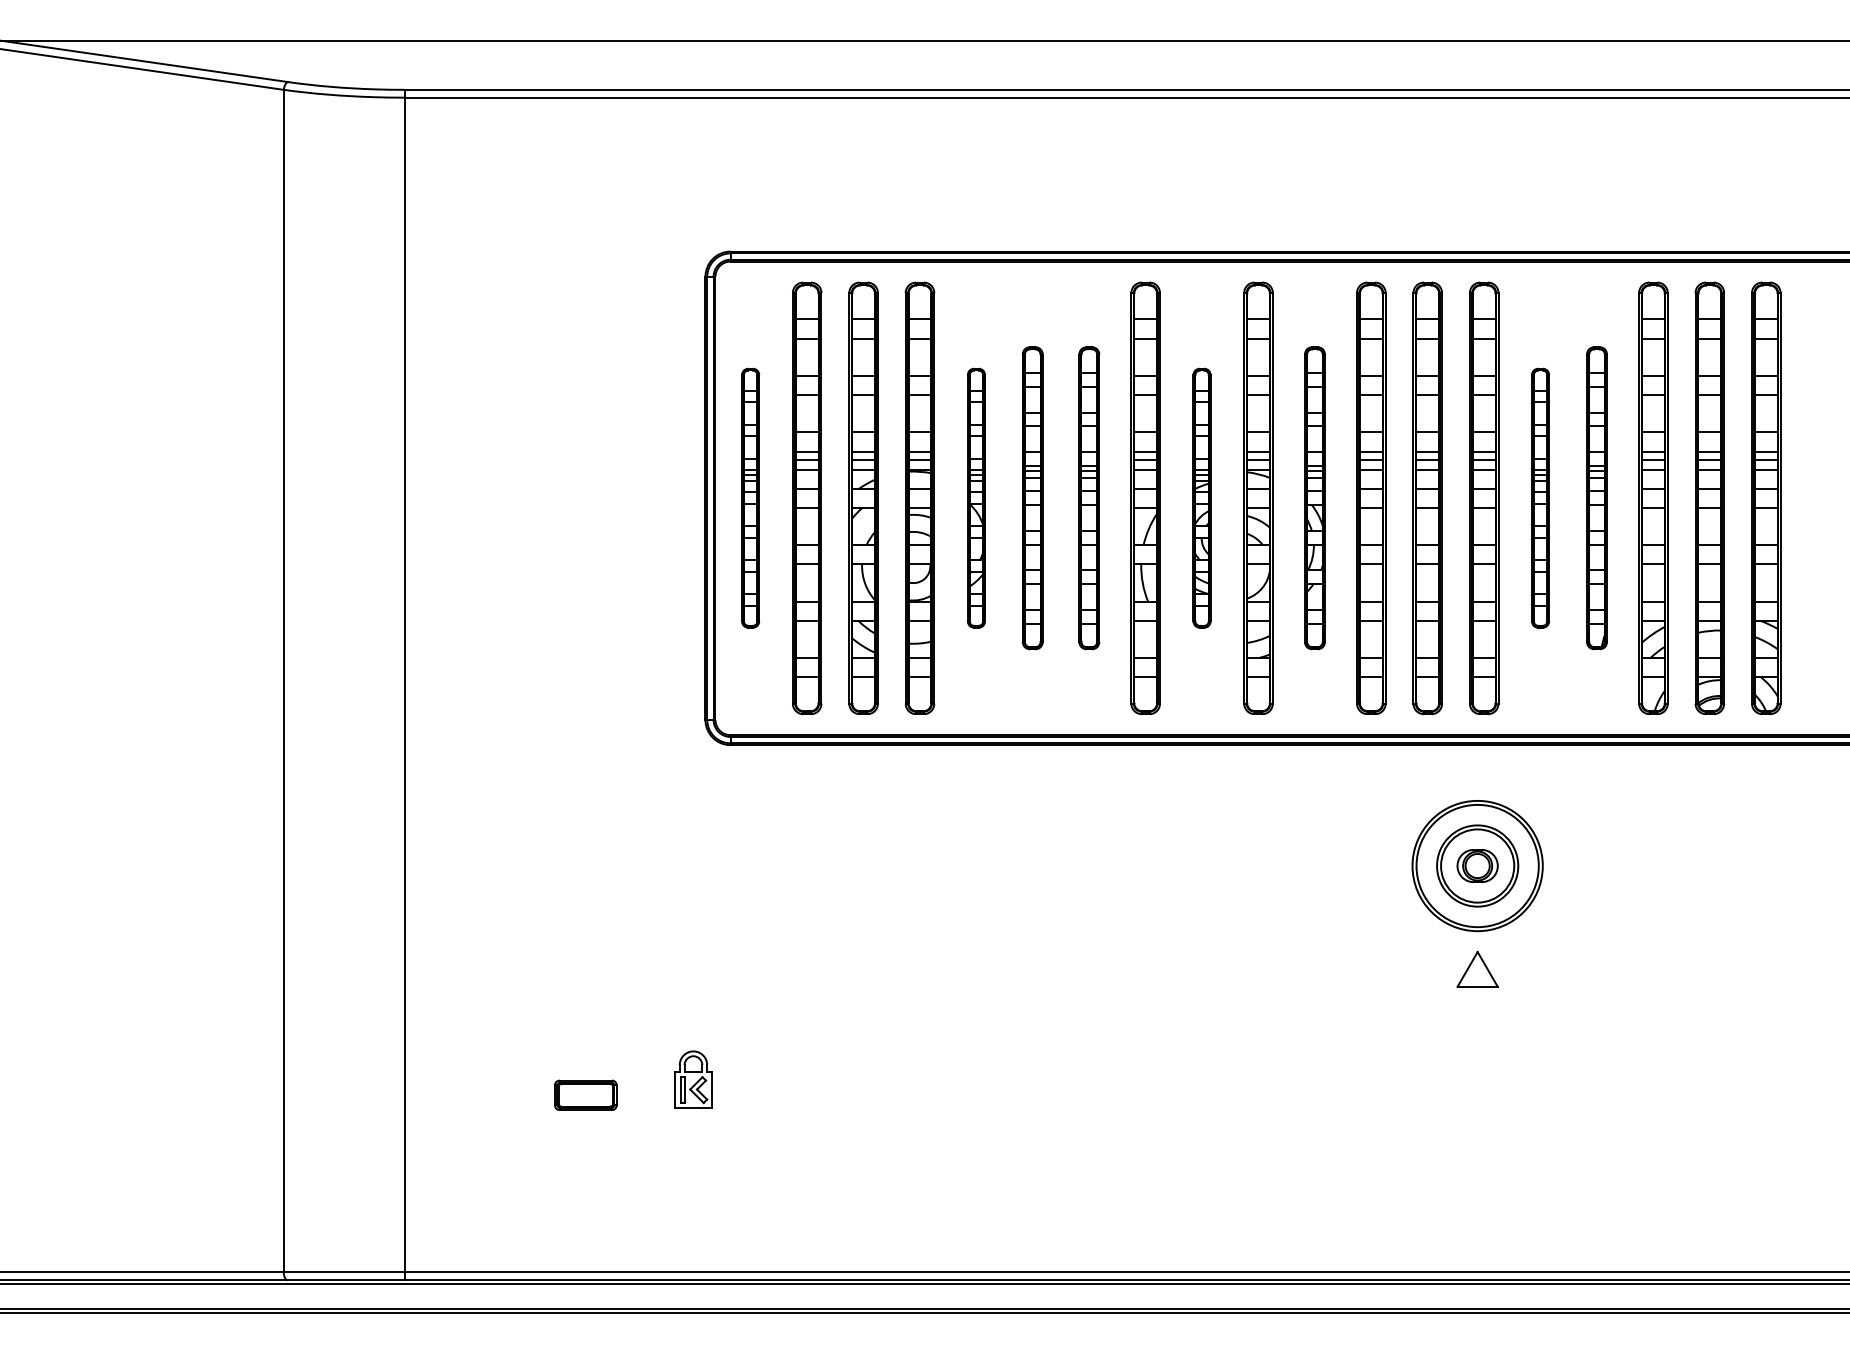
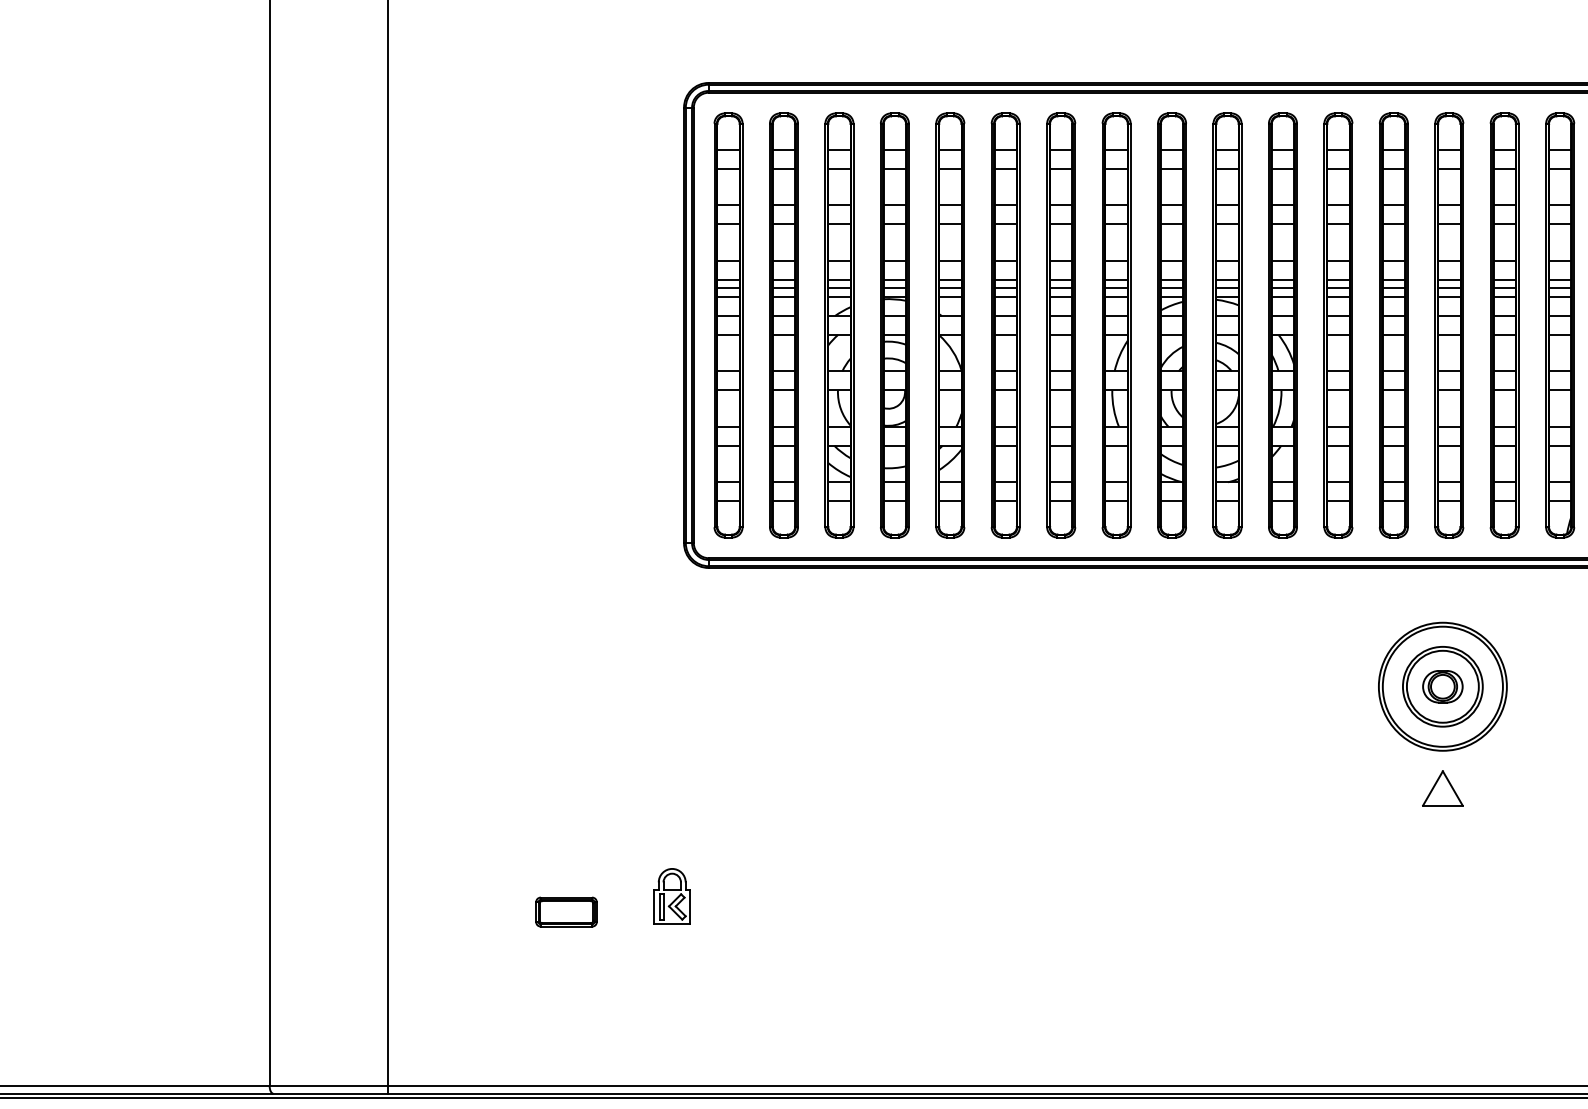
part: (750, 497) -> (728, 324), size x1.67
part: (976, 497) -> (950, 324), size x1.67
part: (1032, 497) -> (1005, 324), size x1.43
part: (1089, 497) -> (1061, 324), size x1.43
part: (1201, 497) -> (1171, 324), size x1.67
part: (1314, 497) -> (1282, 324), size x1.43
part: (1540, 497) -> (1504, 324), size x1.67
part: (1596, 497) -> (1559, 324), size x1.43

